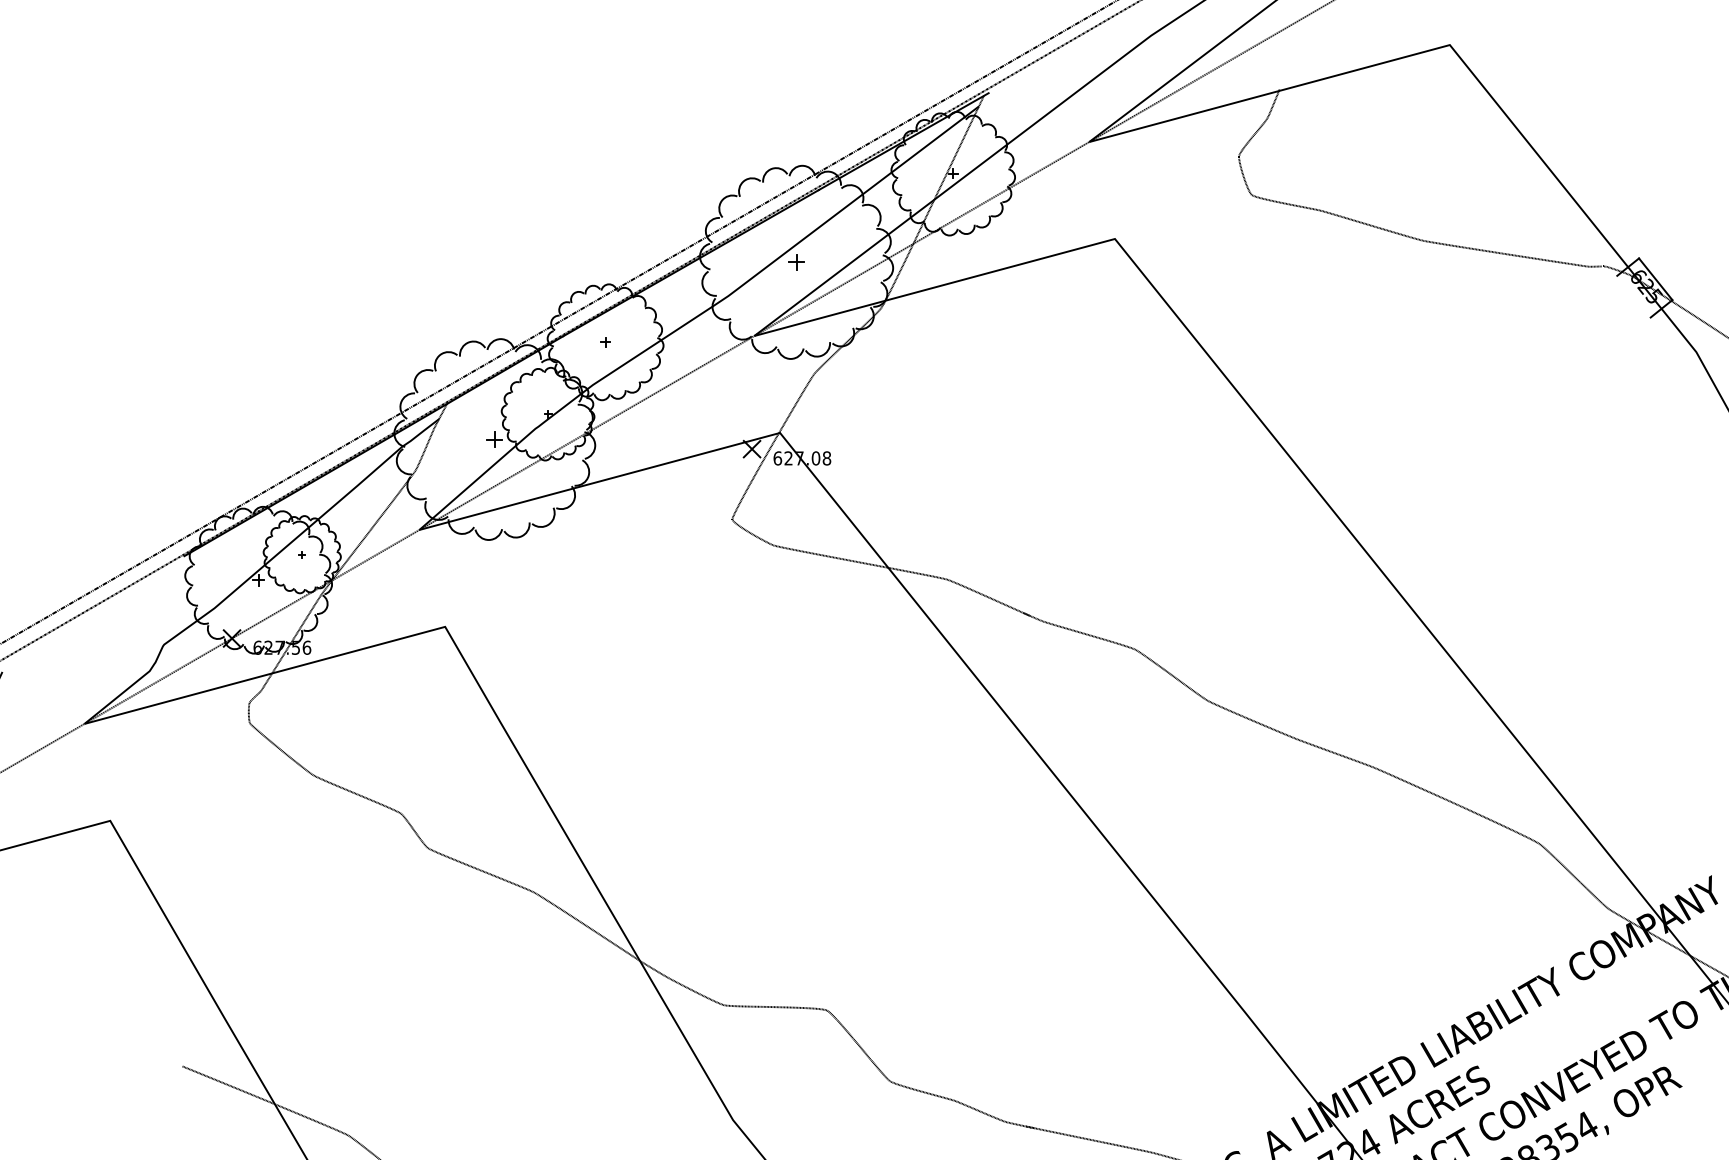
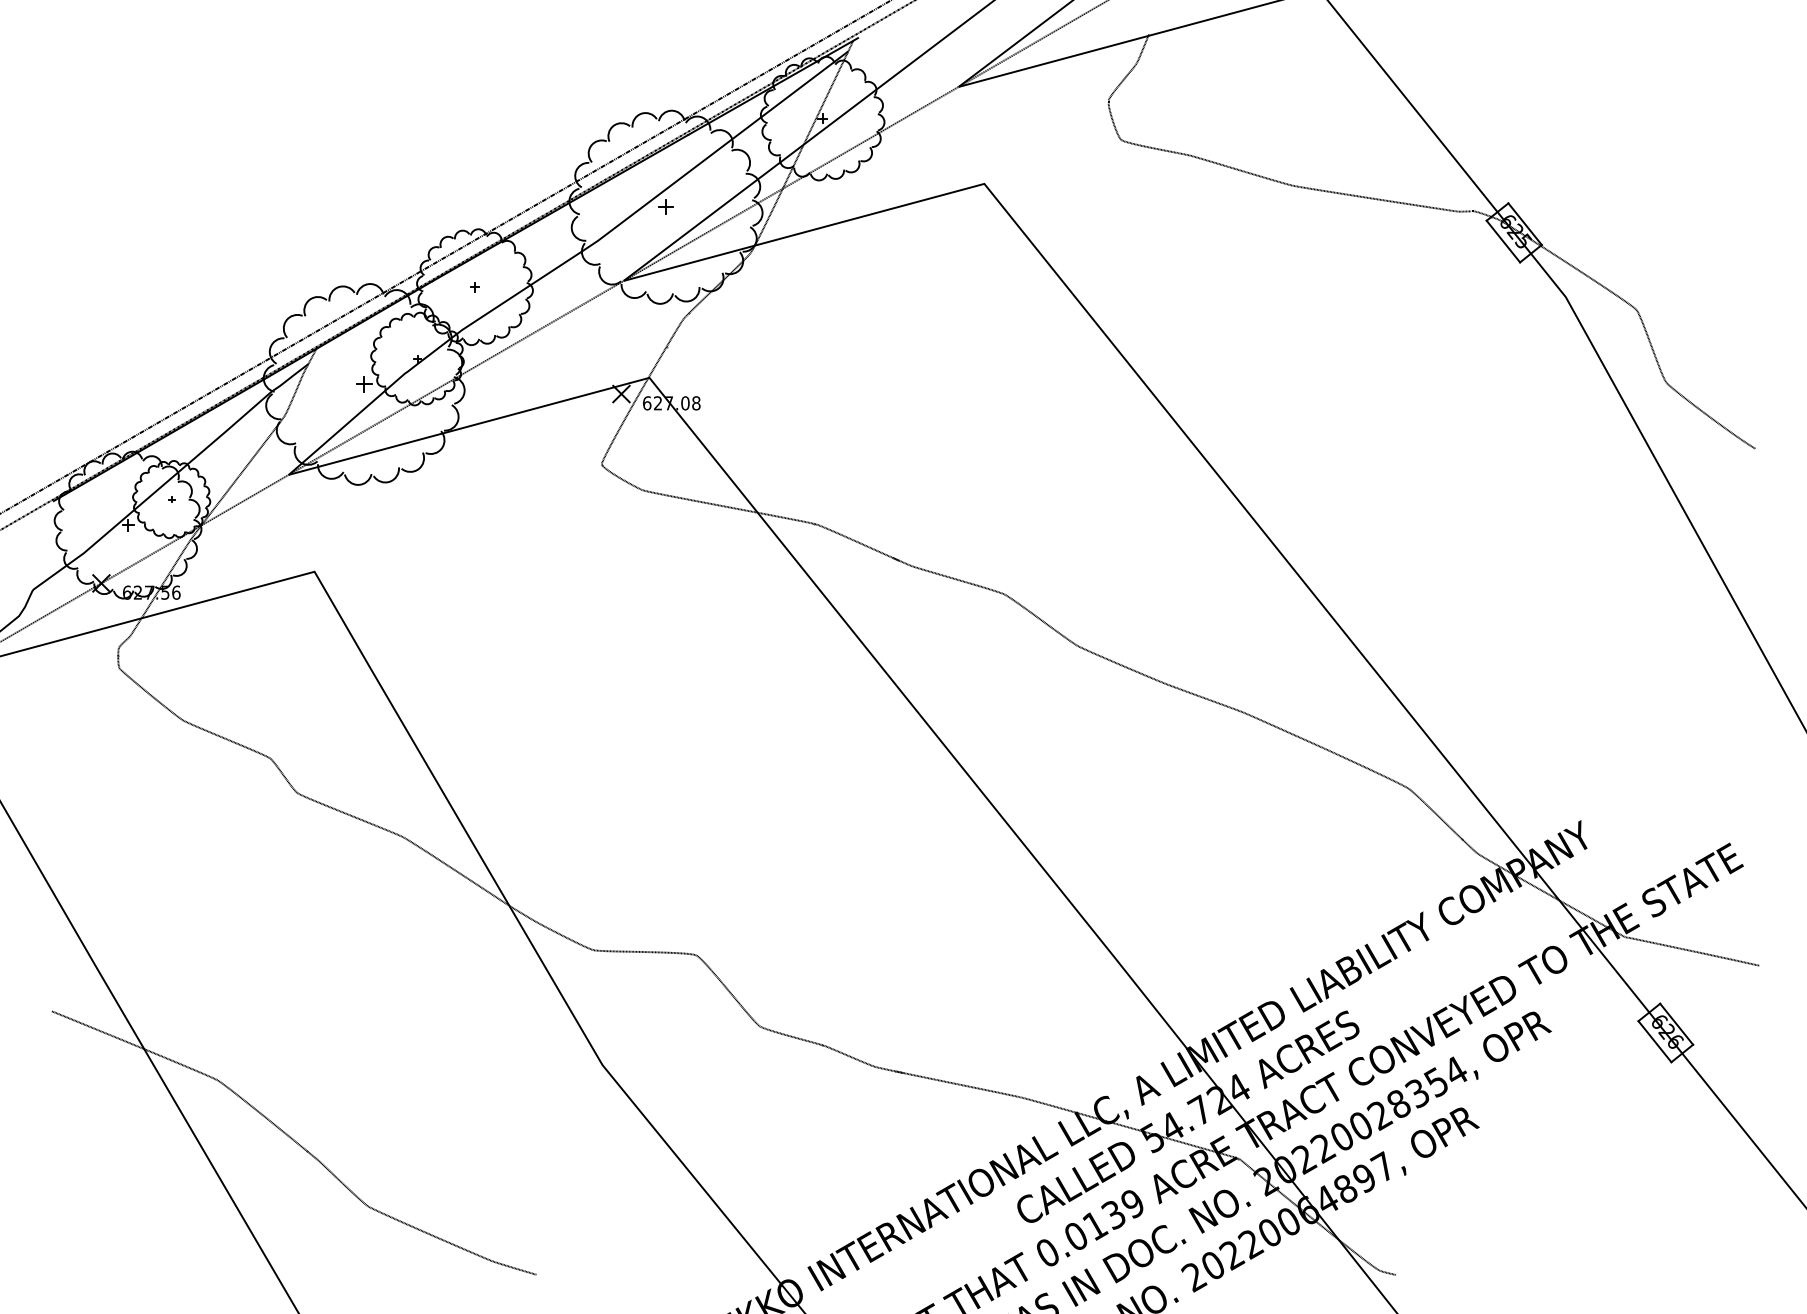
line: (1634, 296) -> (1503, 241), added

